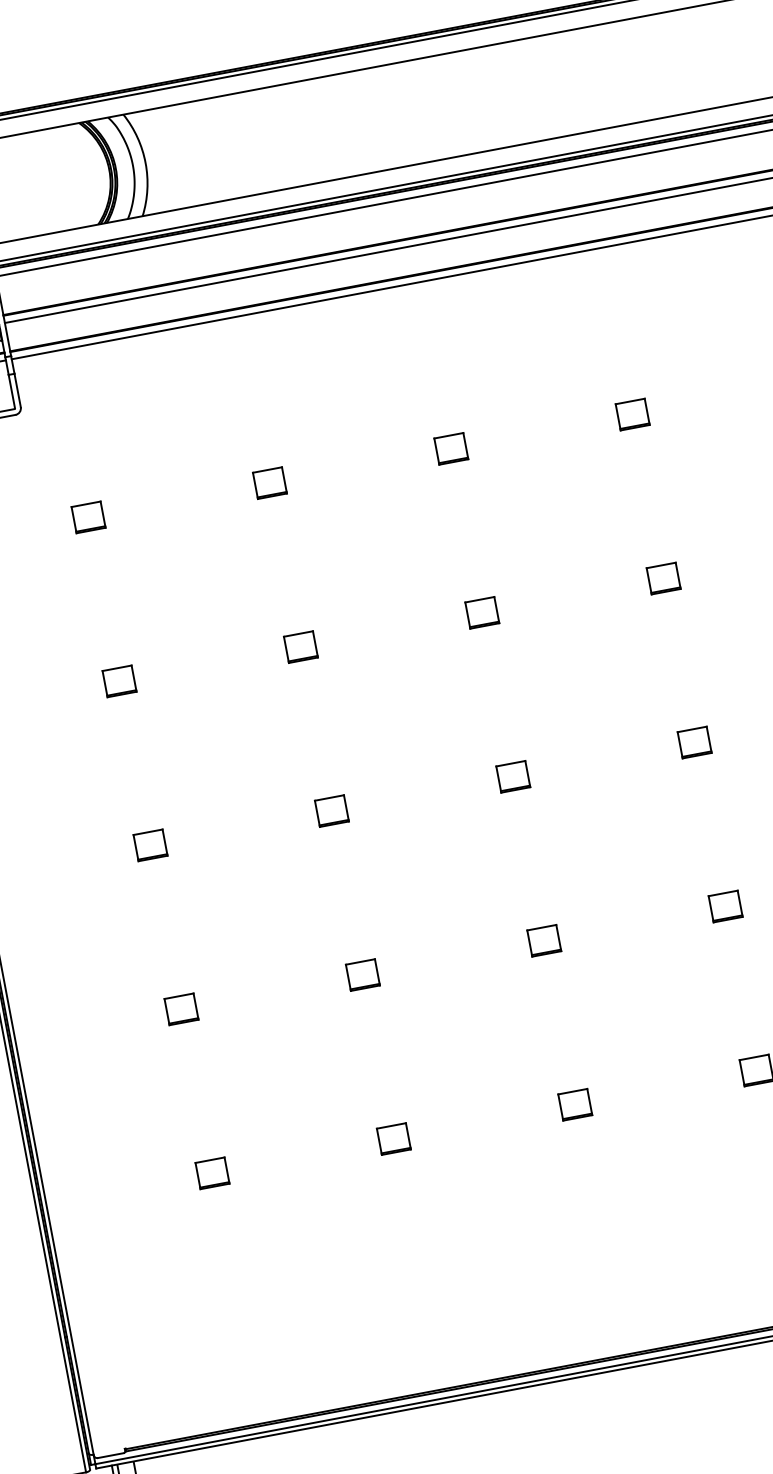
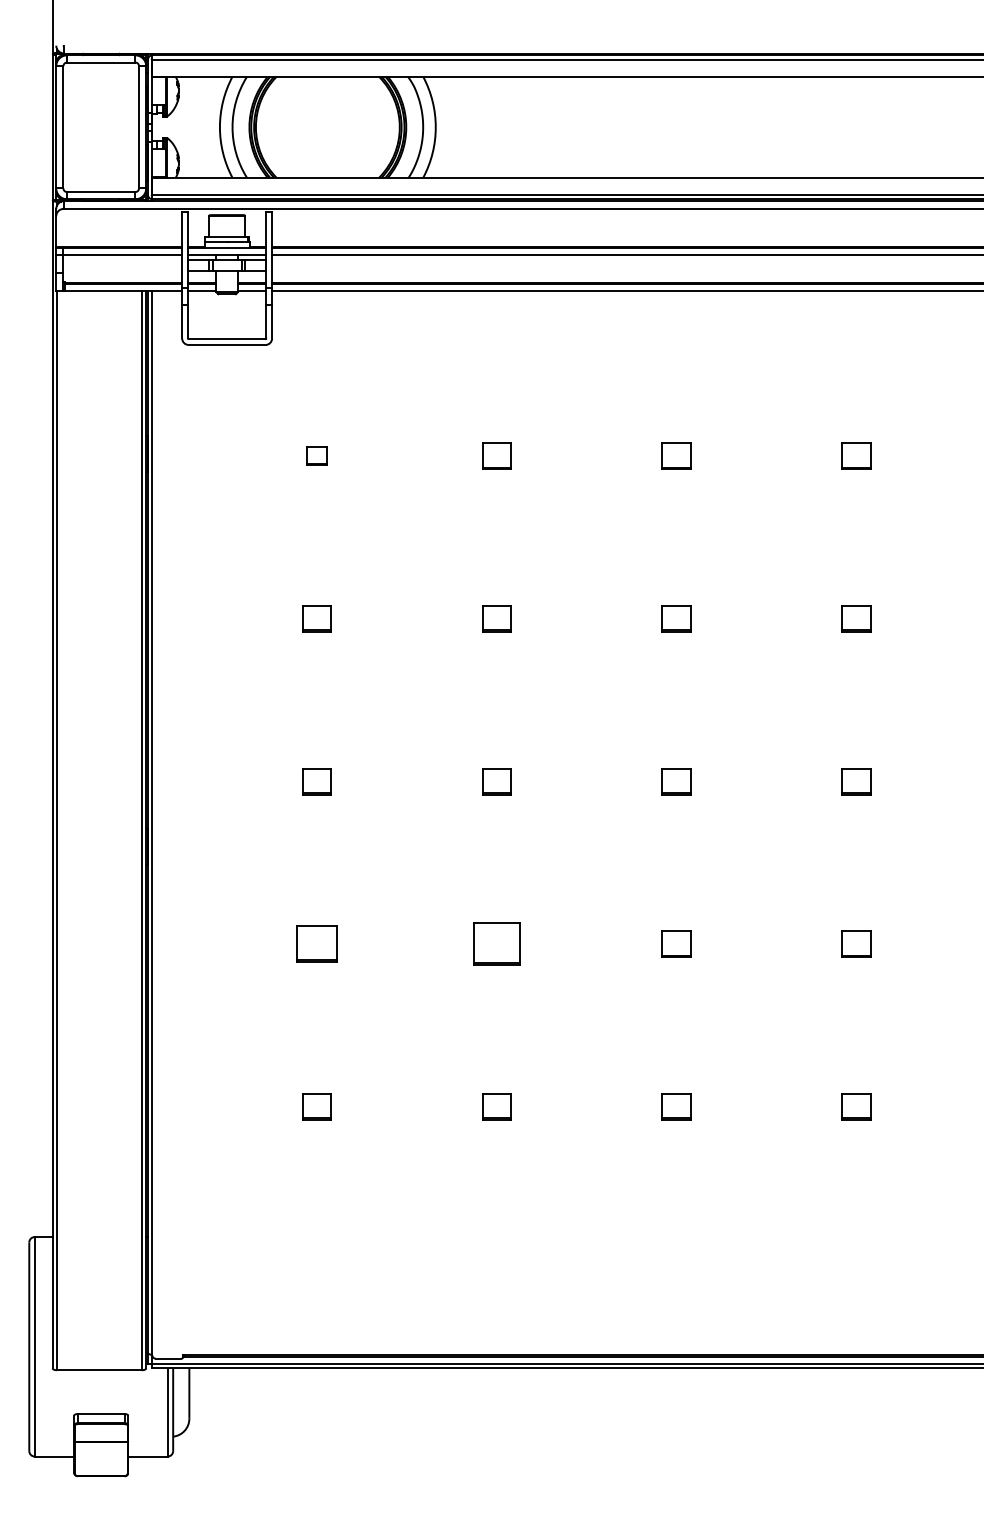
part: (87, 516) -> (316, 455), size x0.7
part: (362, 974) -> (496, 943), size x1.6
part: (180, 1008) -> (316, 943), size x1.4

